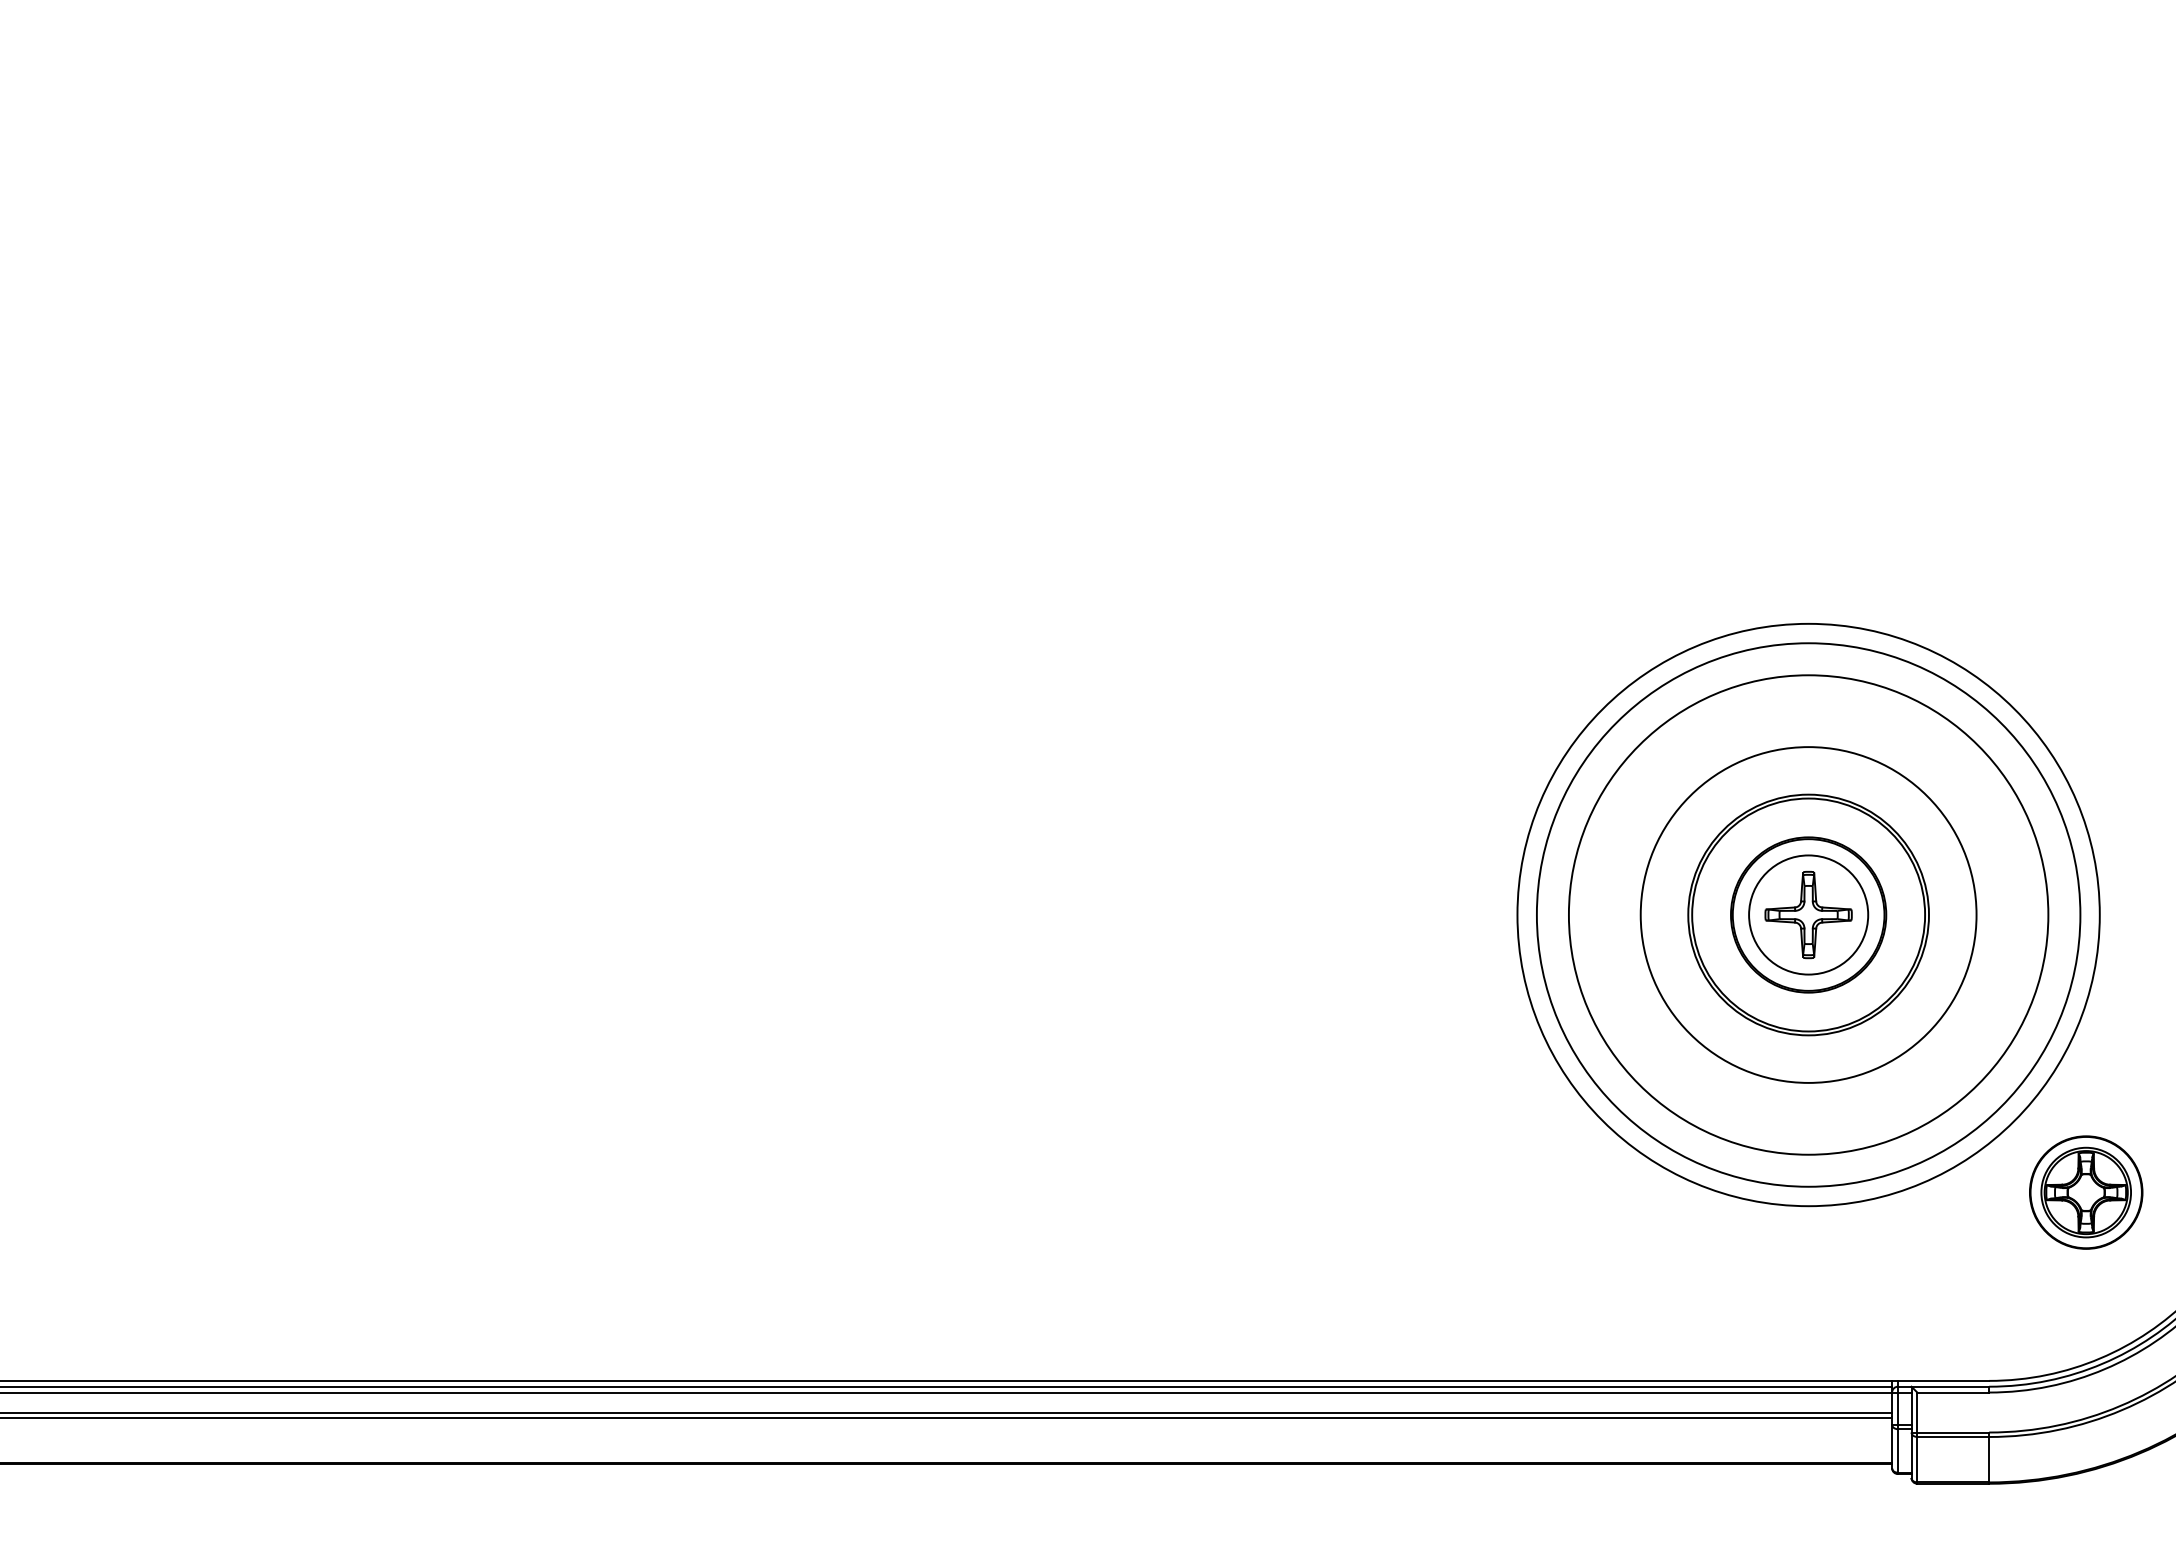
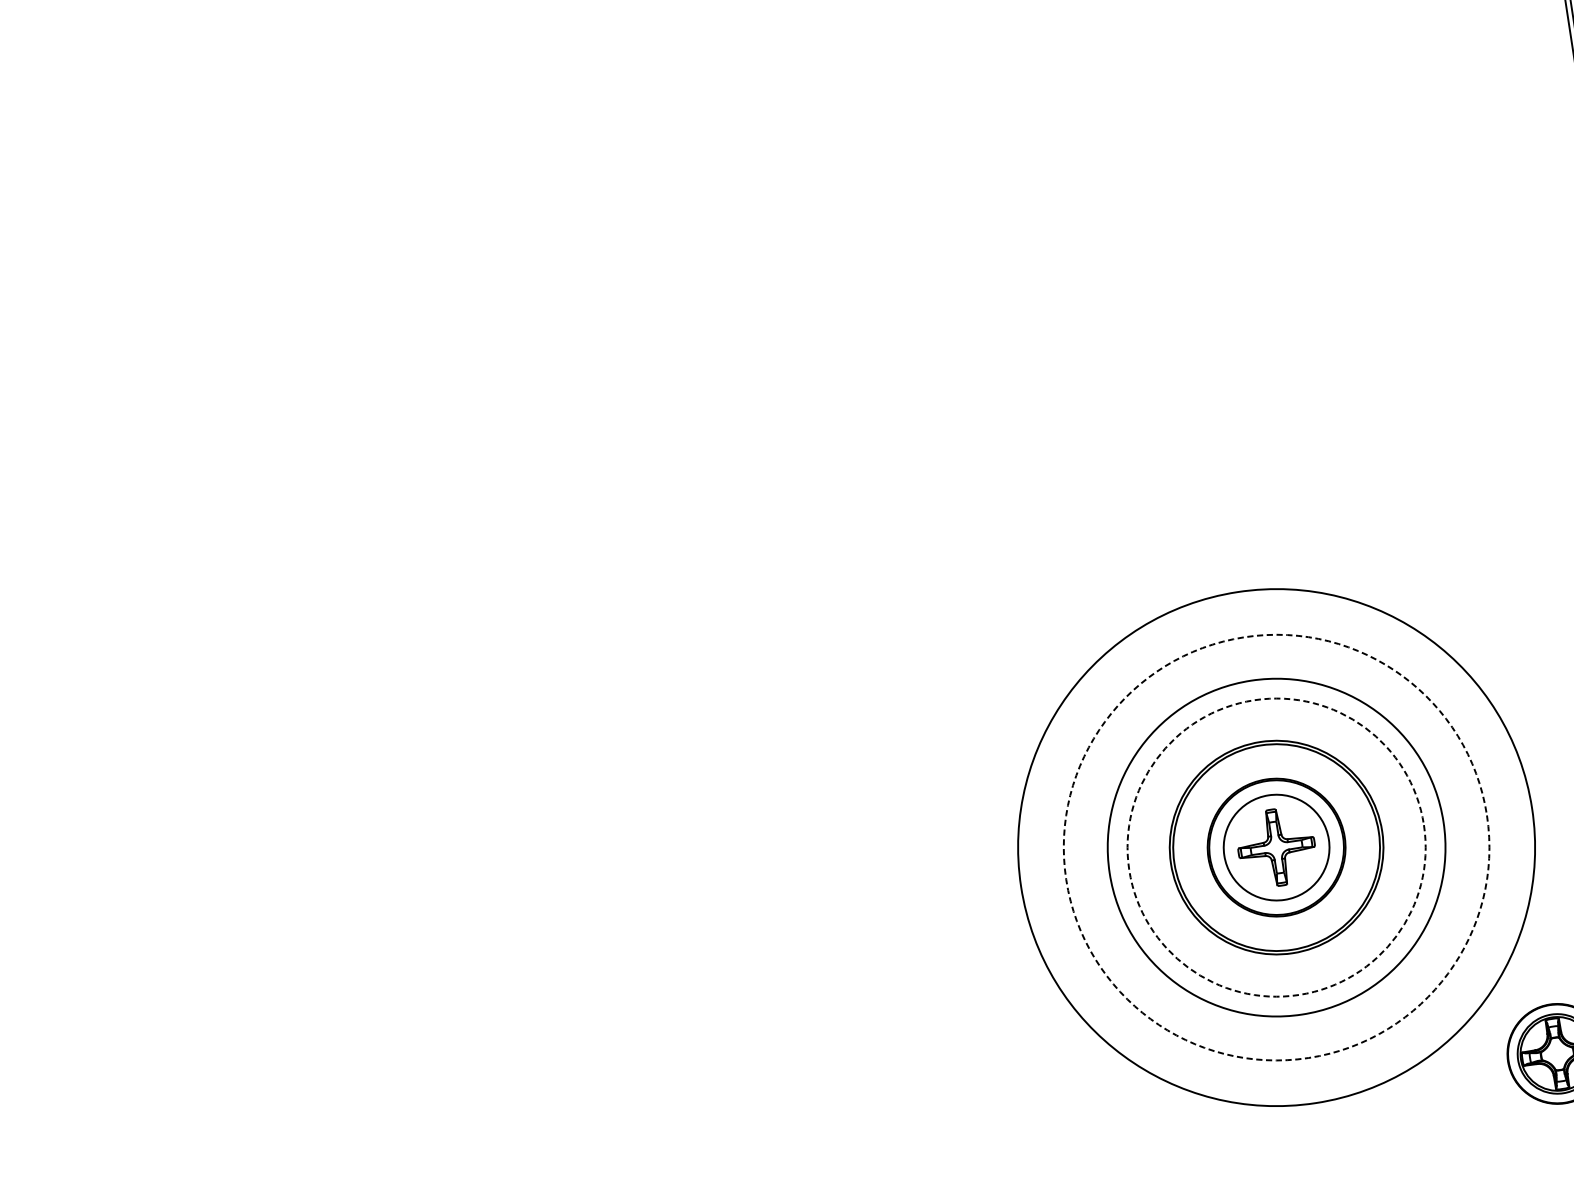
circle: (1808, 914) -> (1276, 847), size x0.7
circle: (1808, 914) -> (1276, 847), solid -> dashed
circle: (1808, 914) -> (1276, 847), solid -> dashed

